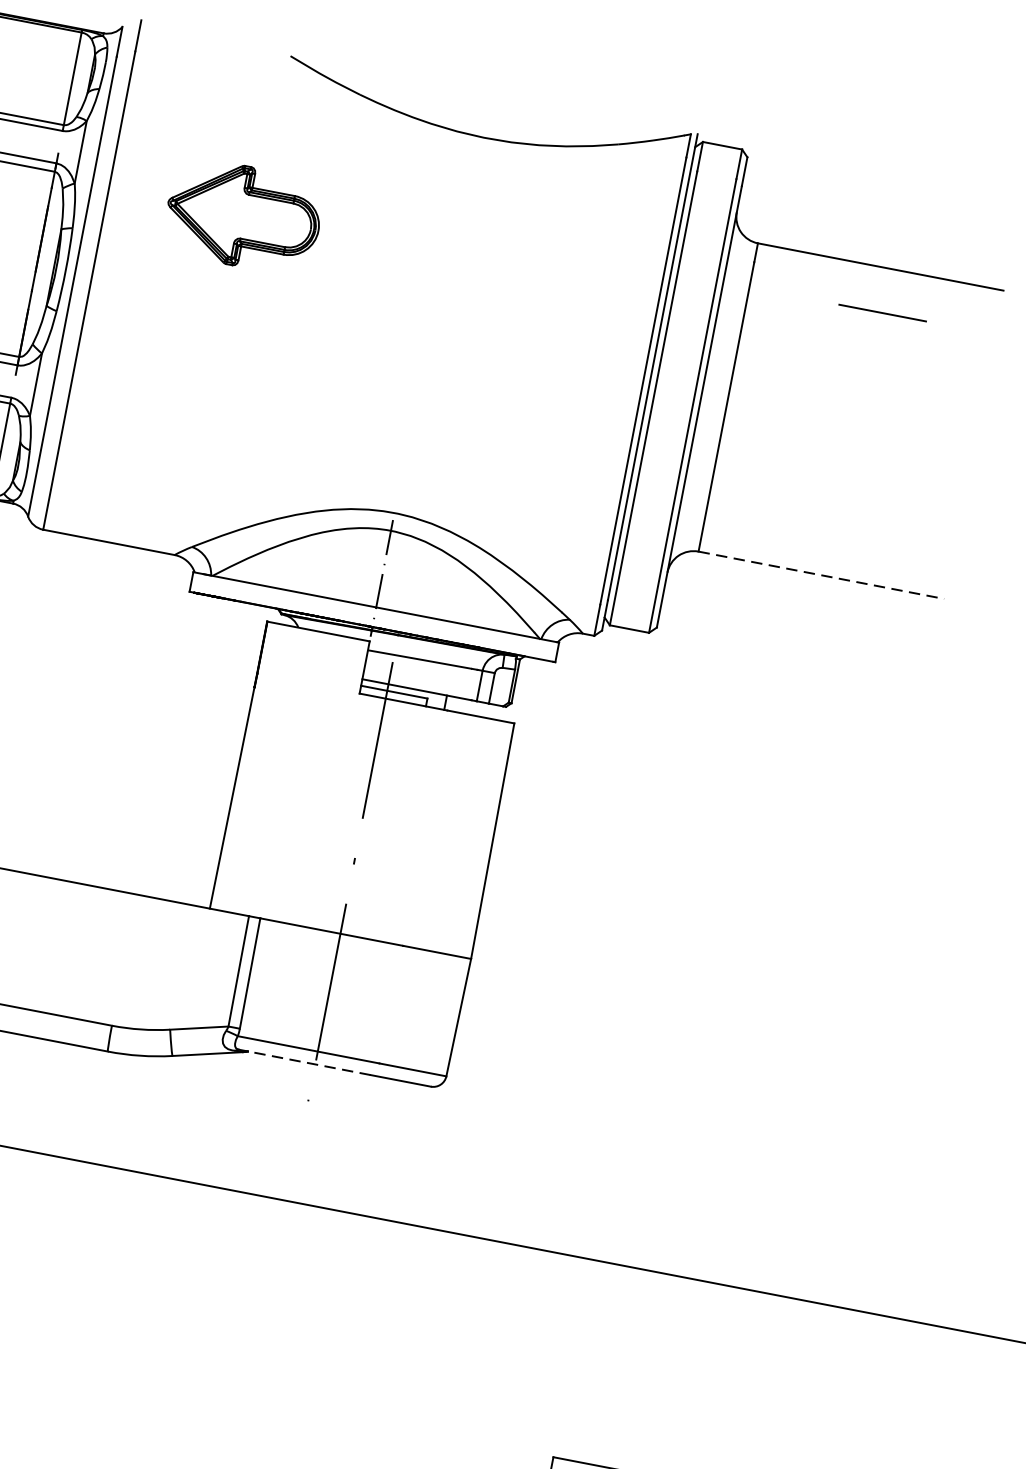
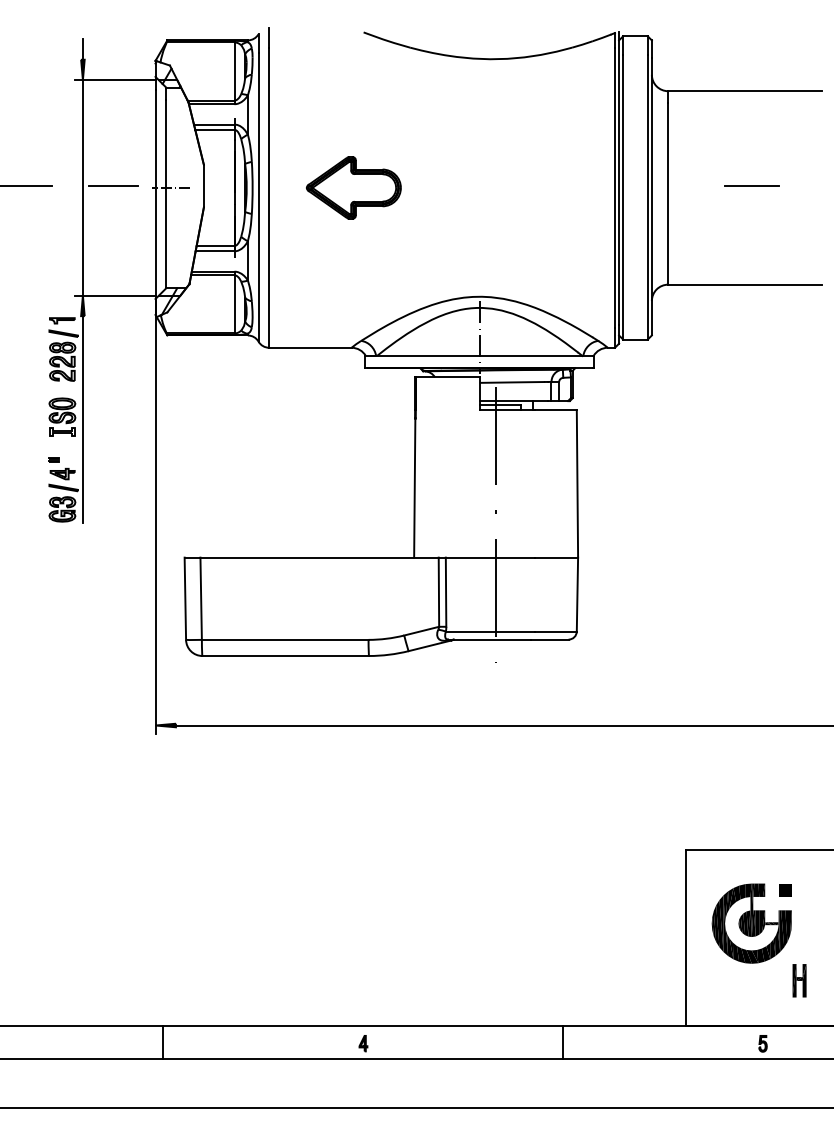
part: (243, 215) -> (353, 187), moved
line: (882, 312) -> (751, 185), moved
line: (821, 575) -> (745, 284), dashed -> solid
line: (304, 1062) -> (489, 639), dashed -> solid

